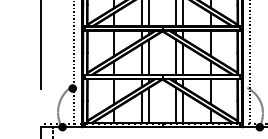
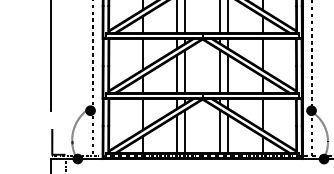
fill: (249, 88) -> (311, 110), added
fill: (47, 113) -> (58, 141), added

